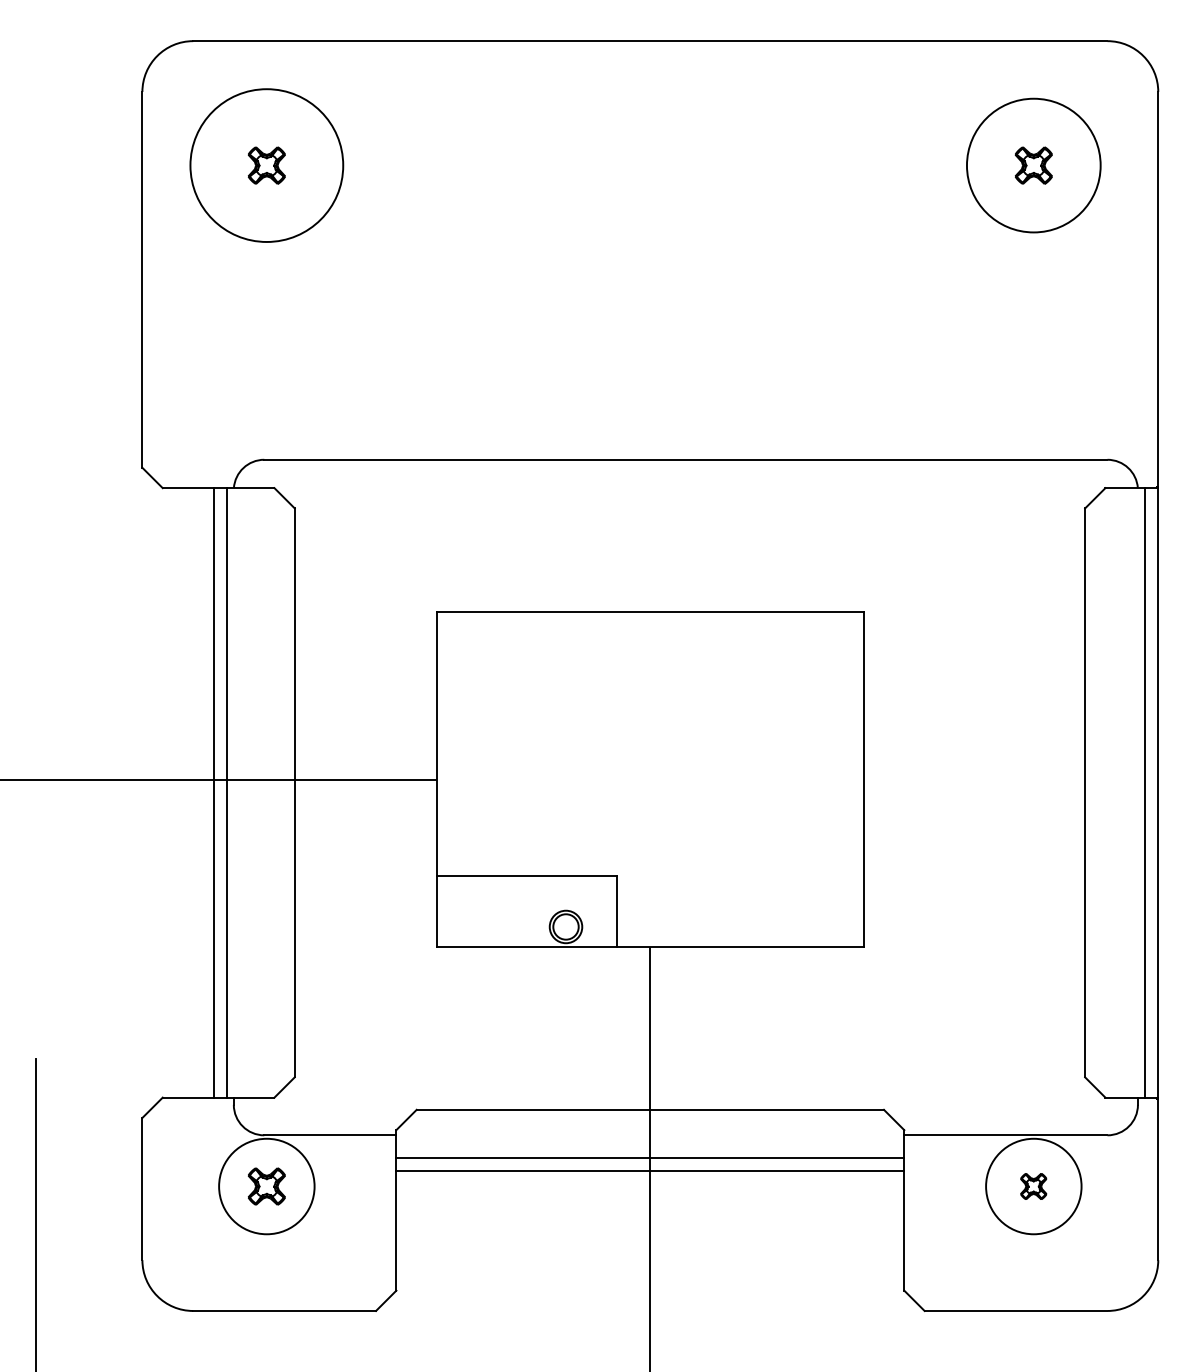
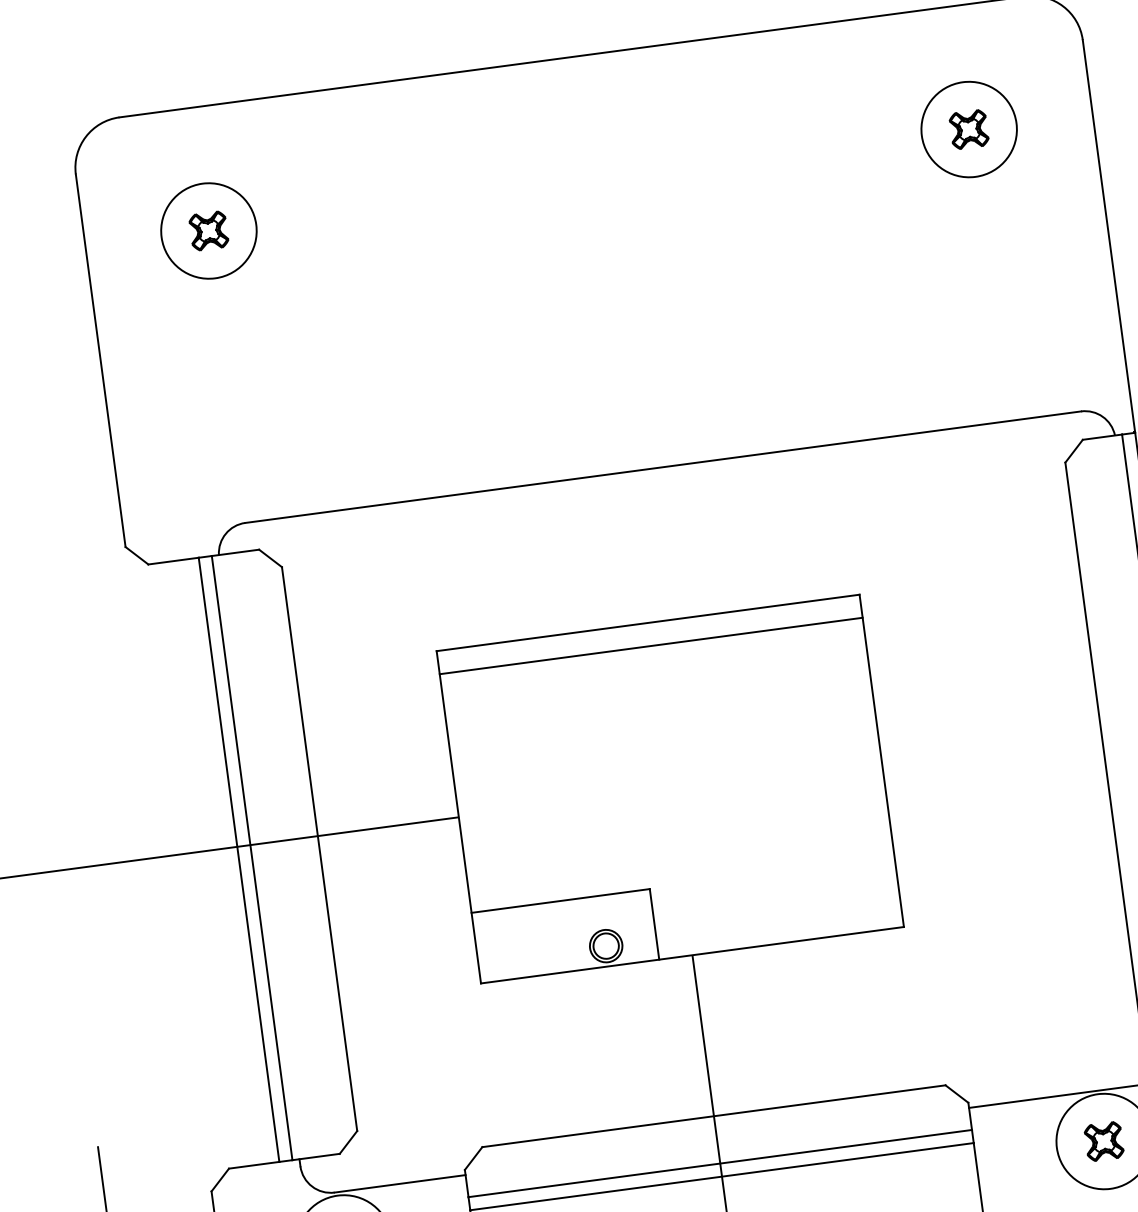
circle: (266, 165) -> (208, 230), size x0.62
circle: (1033, 165) -> (968, 129), size x0.71
line: (650, 635) -> (651, 646), added
part: (1033, 1186) -> (1103, 1141), size x1.43

